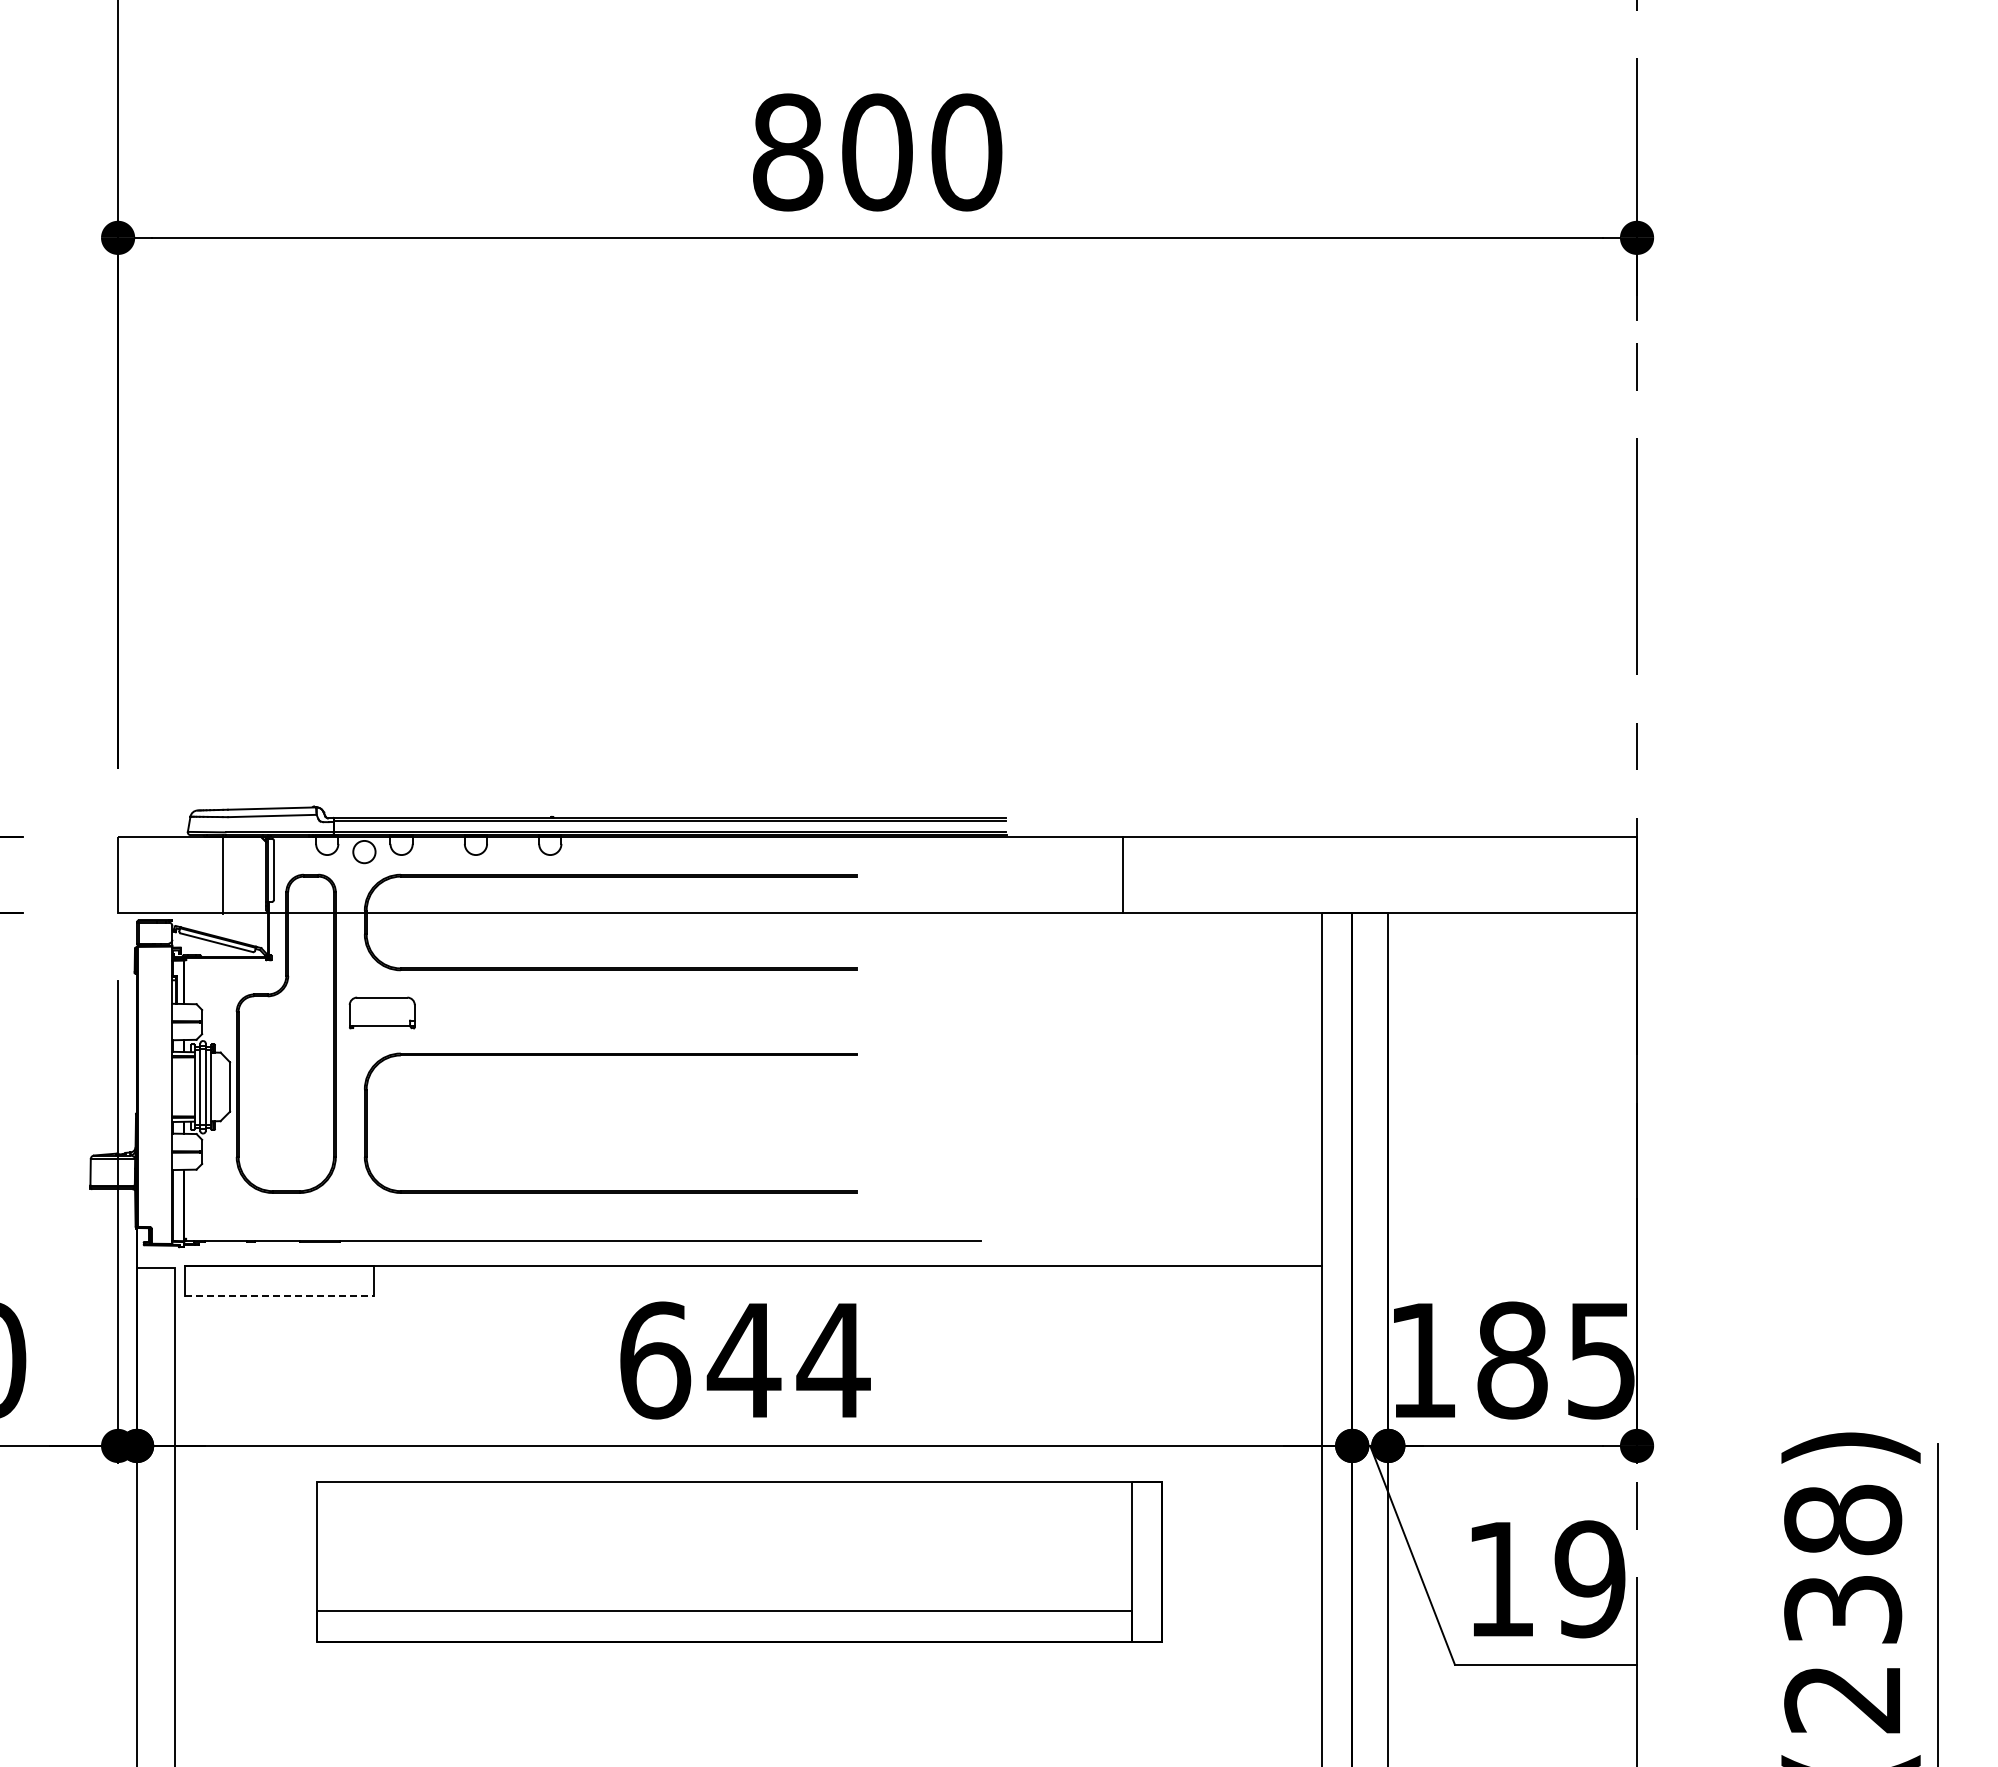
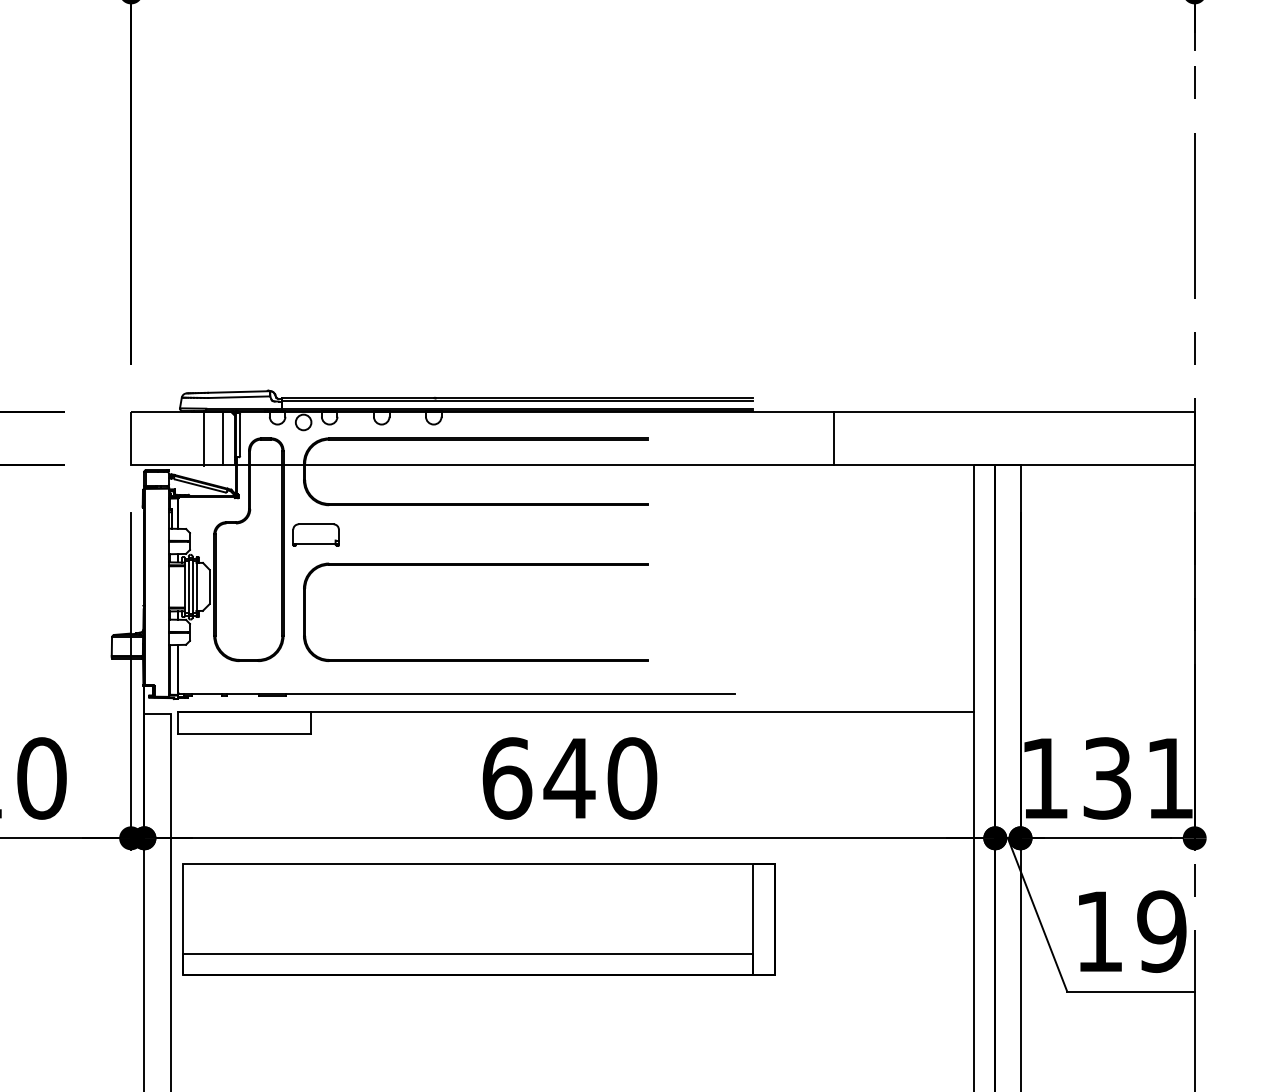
line: (249, 874) -> (223, 438), added
line: (279, 1296) -> (244, 733), dashed -> solid
text: (833, 1360) -> (632, 778), 644 -> 640
text: (1555, 1360) -> (1137, 778), 185 -> 131
part: (739, 1561) -> (478, 919), moved

